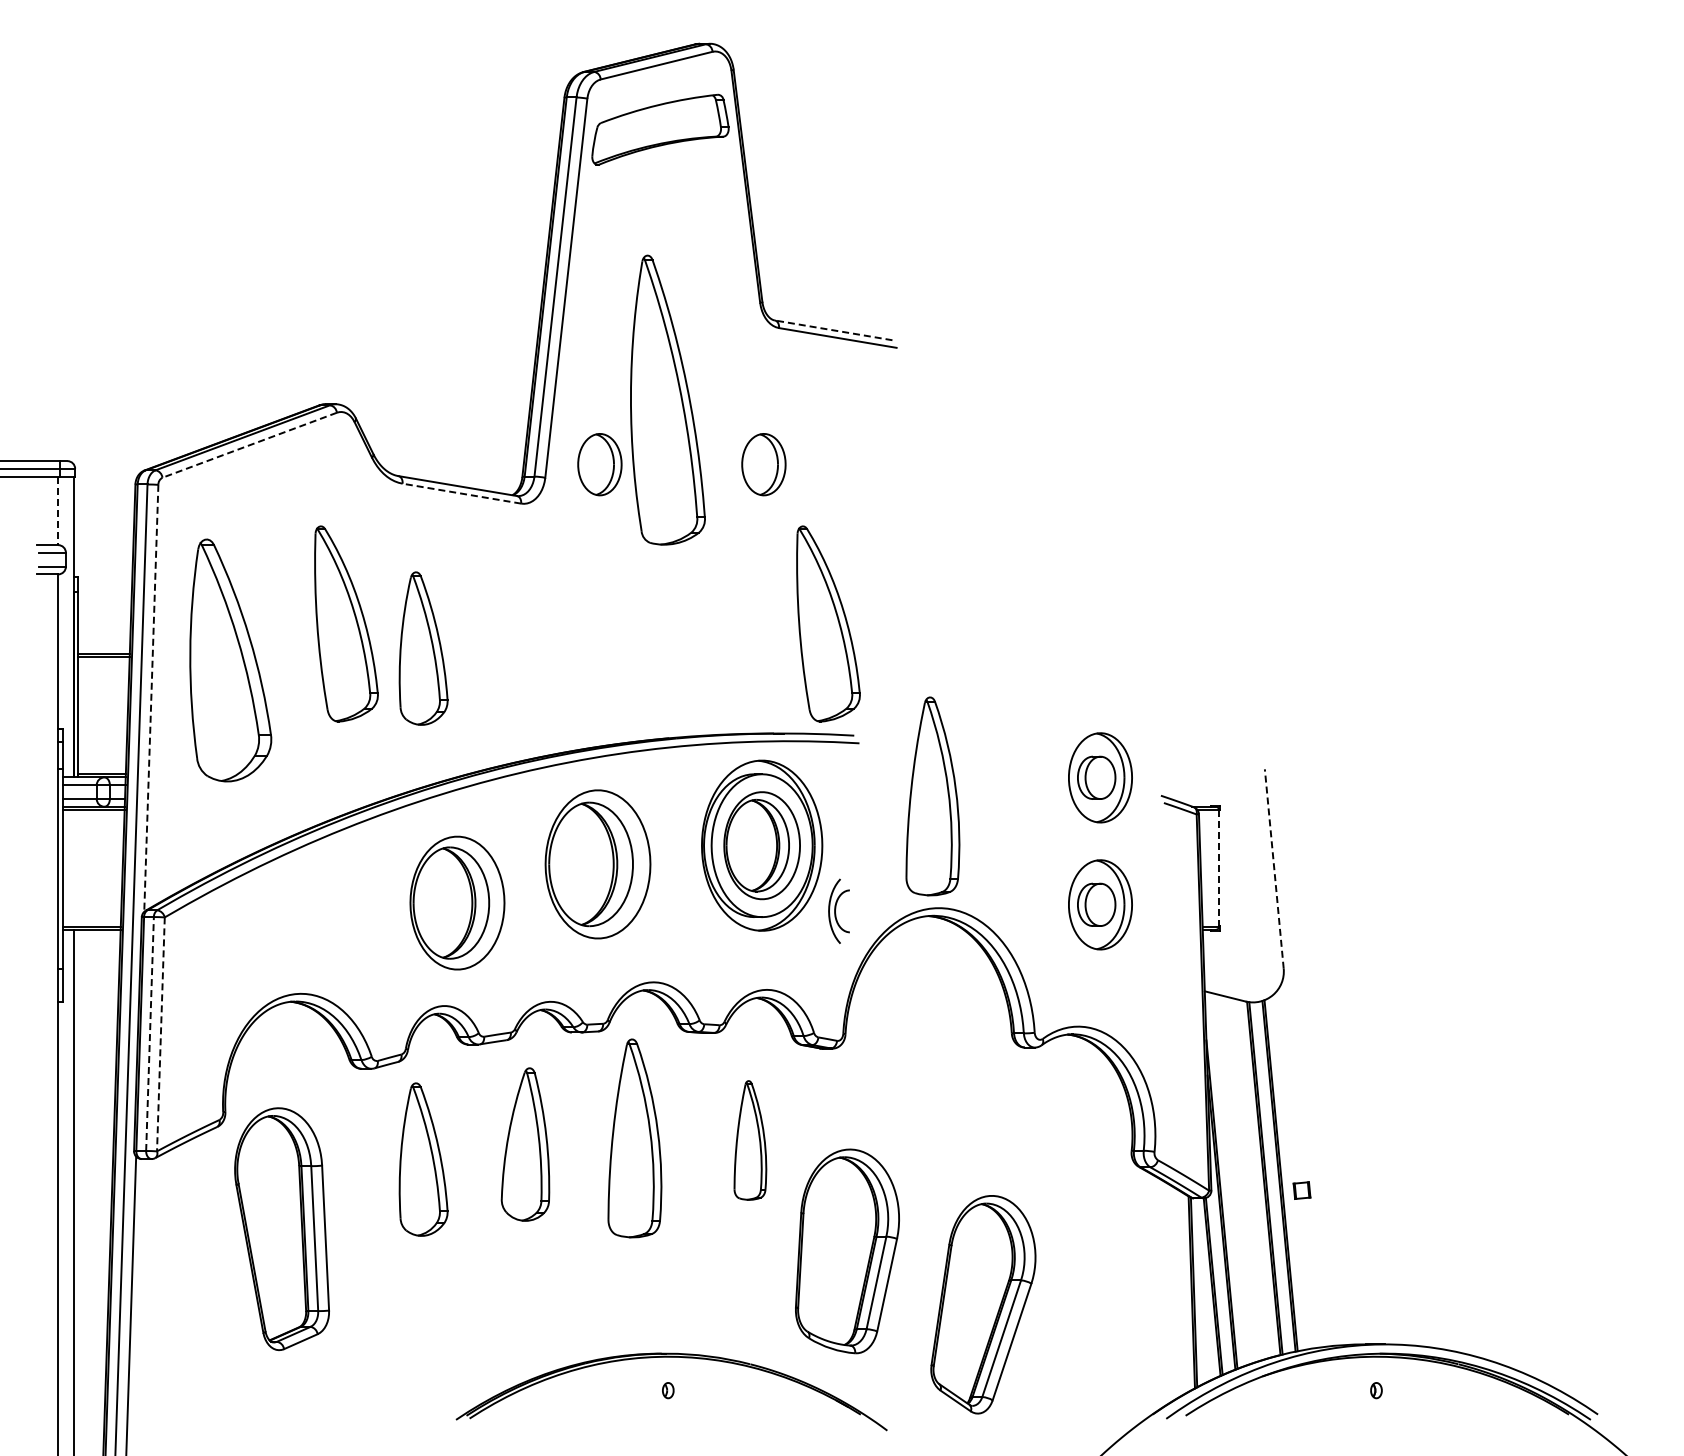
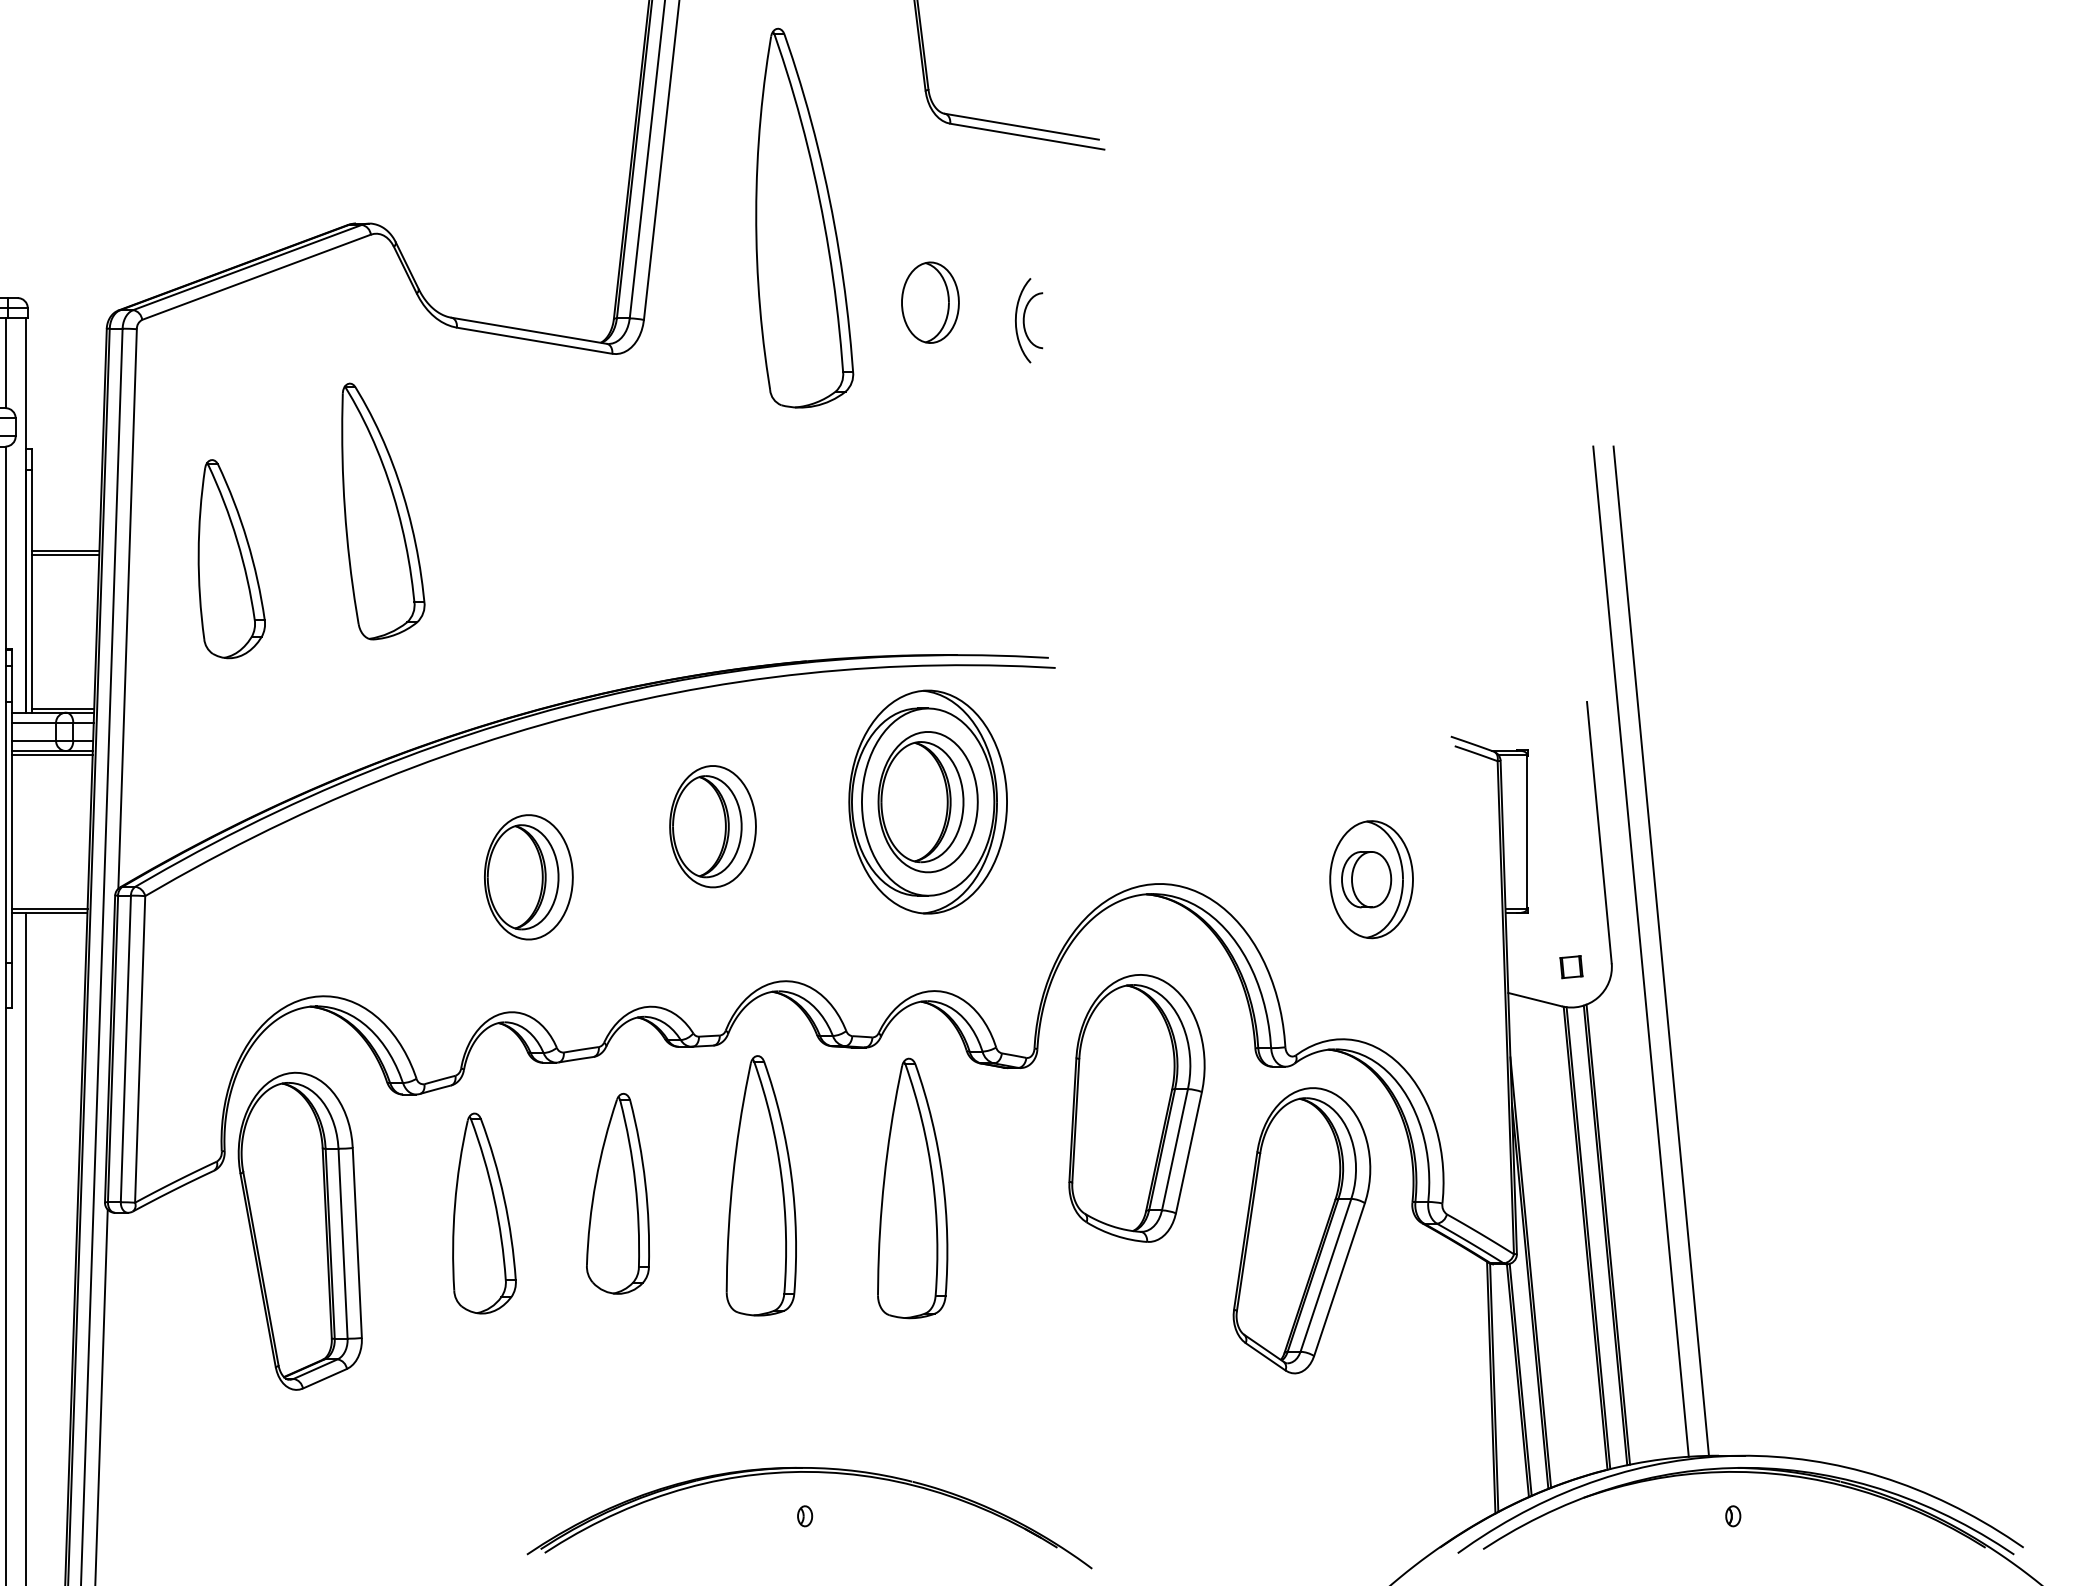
line: (833, 330) -> (1021, 126), dashed -> solid
line: (249, 445) -> (256, 277), dashed -> solid
part: (599, 464) -> (714, 302), removed
line: (461, 493) -> (534, 340), dashed -> solid
line: (58, 511) -> (5, 364), dashed -> solid
part: (828, 623) -> (1015, 510), removed
part: (423, 648) -> (484, 543), removed
part: (230, 659) -> (231, 558), size x0.62
line: (151, 698) -> (127, 609), dashed -> solid
part: (1100, 777) -> (1371, 712), removed
part: (932, 796) -> (1151, 737), removed
part: (597, 864) -> (712, 826), size x0.62
line: (1219, 868) -> (1527, 832), dashed -> solid
line: (1274, 868) -> (1599, 832), dashed -> solid
part: (457, 902) -> (528, 876), size x0.71
part: (838, 910) -> (1028, 319), moved
line: (1305, 959) -> (1640, 951), added
line: (1321, 959) -> (1661, 951), added
line: (150, 1033) -> (126, 1048), dashed -> solid
line: (160, 1034) -> (139, 1049), dashed -> solid
part: (750, 1140) -> (912, 1188), size x1.67
part: (1301, 1190) -> (1570, 966), moved
part: (281, 1228) -> (299, 1230), moved
part: (847, 1251) -> (1136, 1108), moved
part: (983, 1304) -> (1302, 1230), moved

